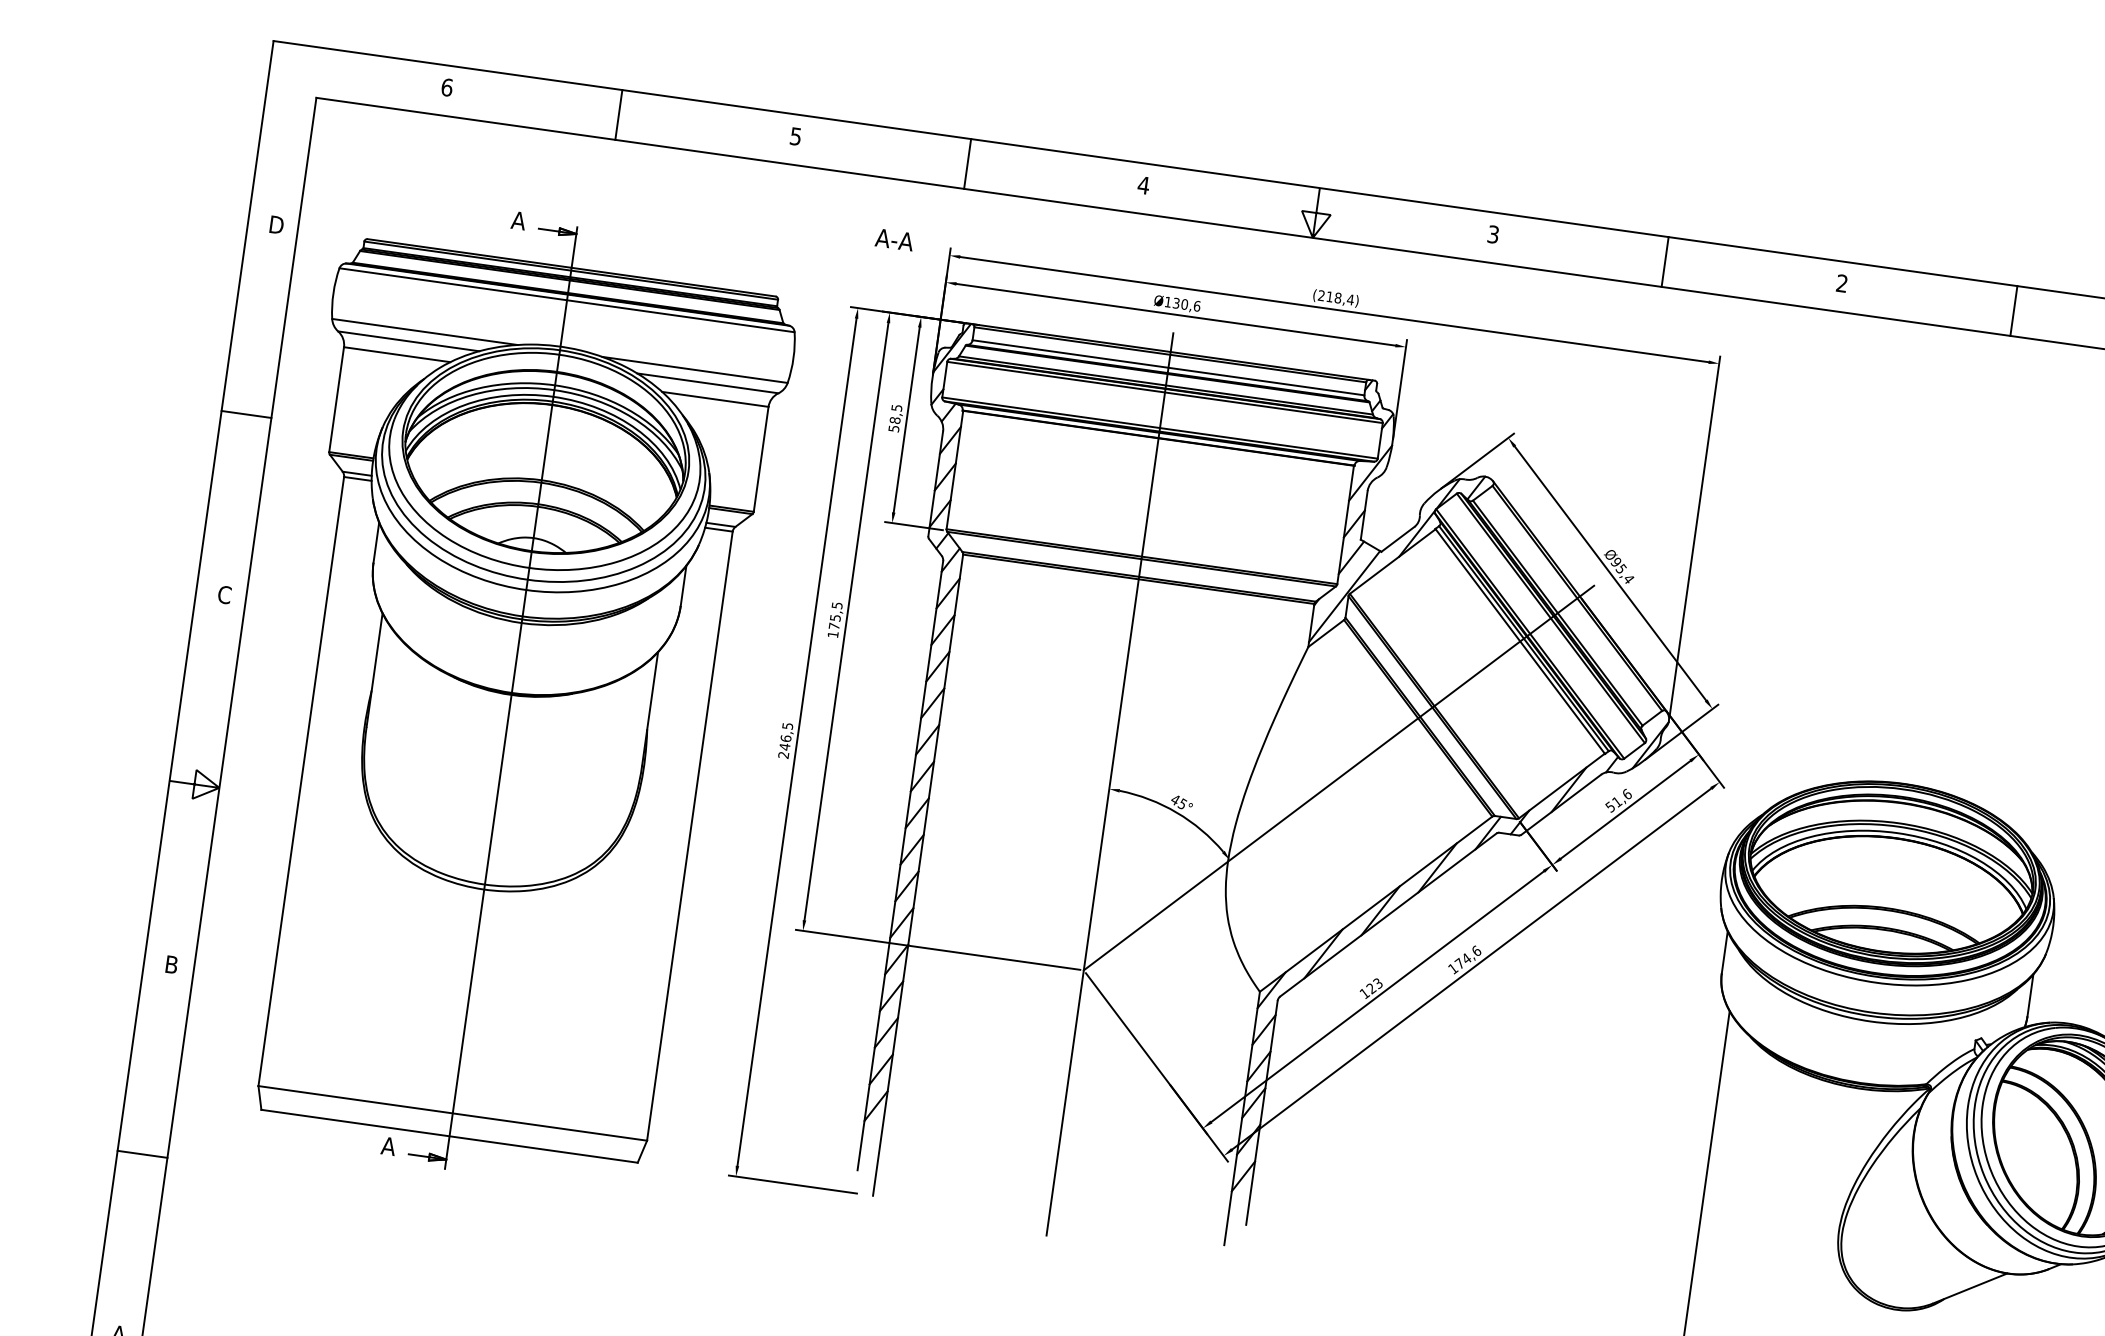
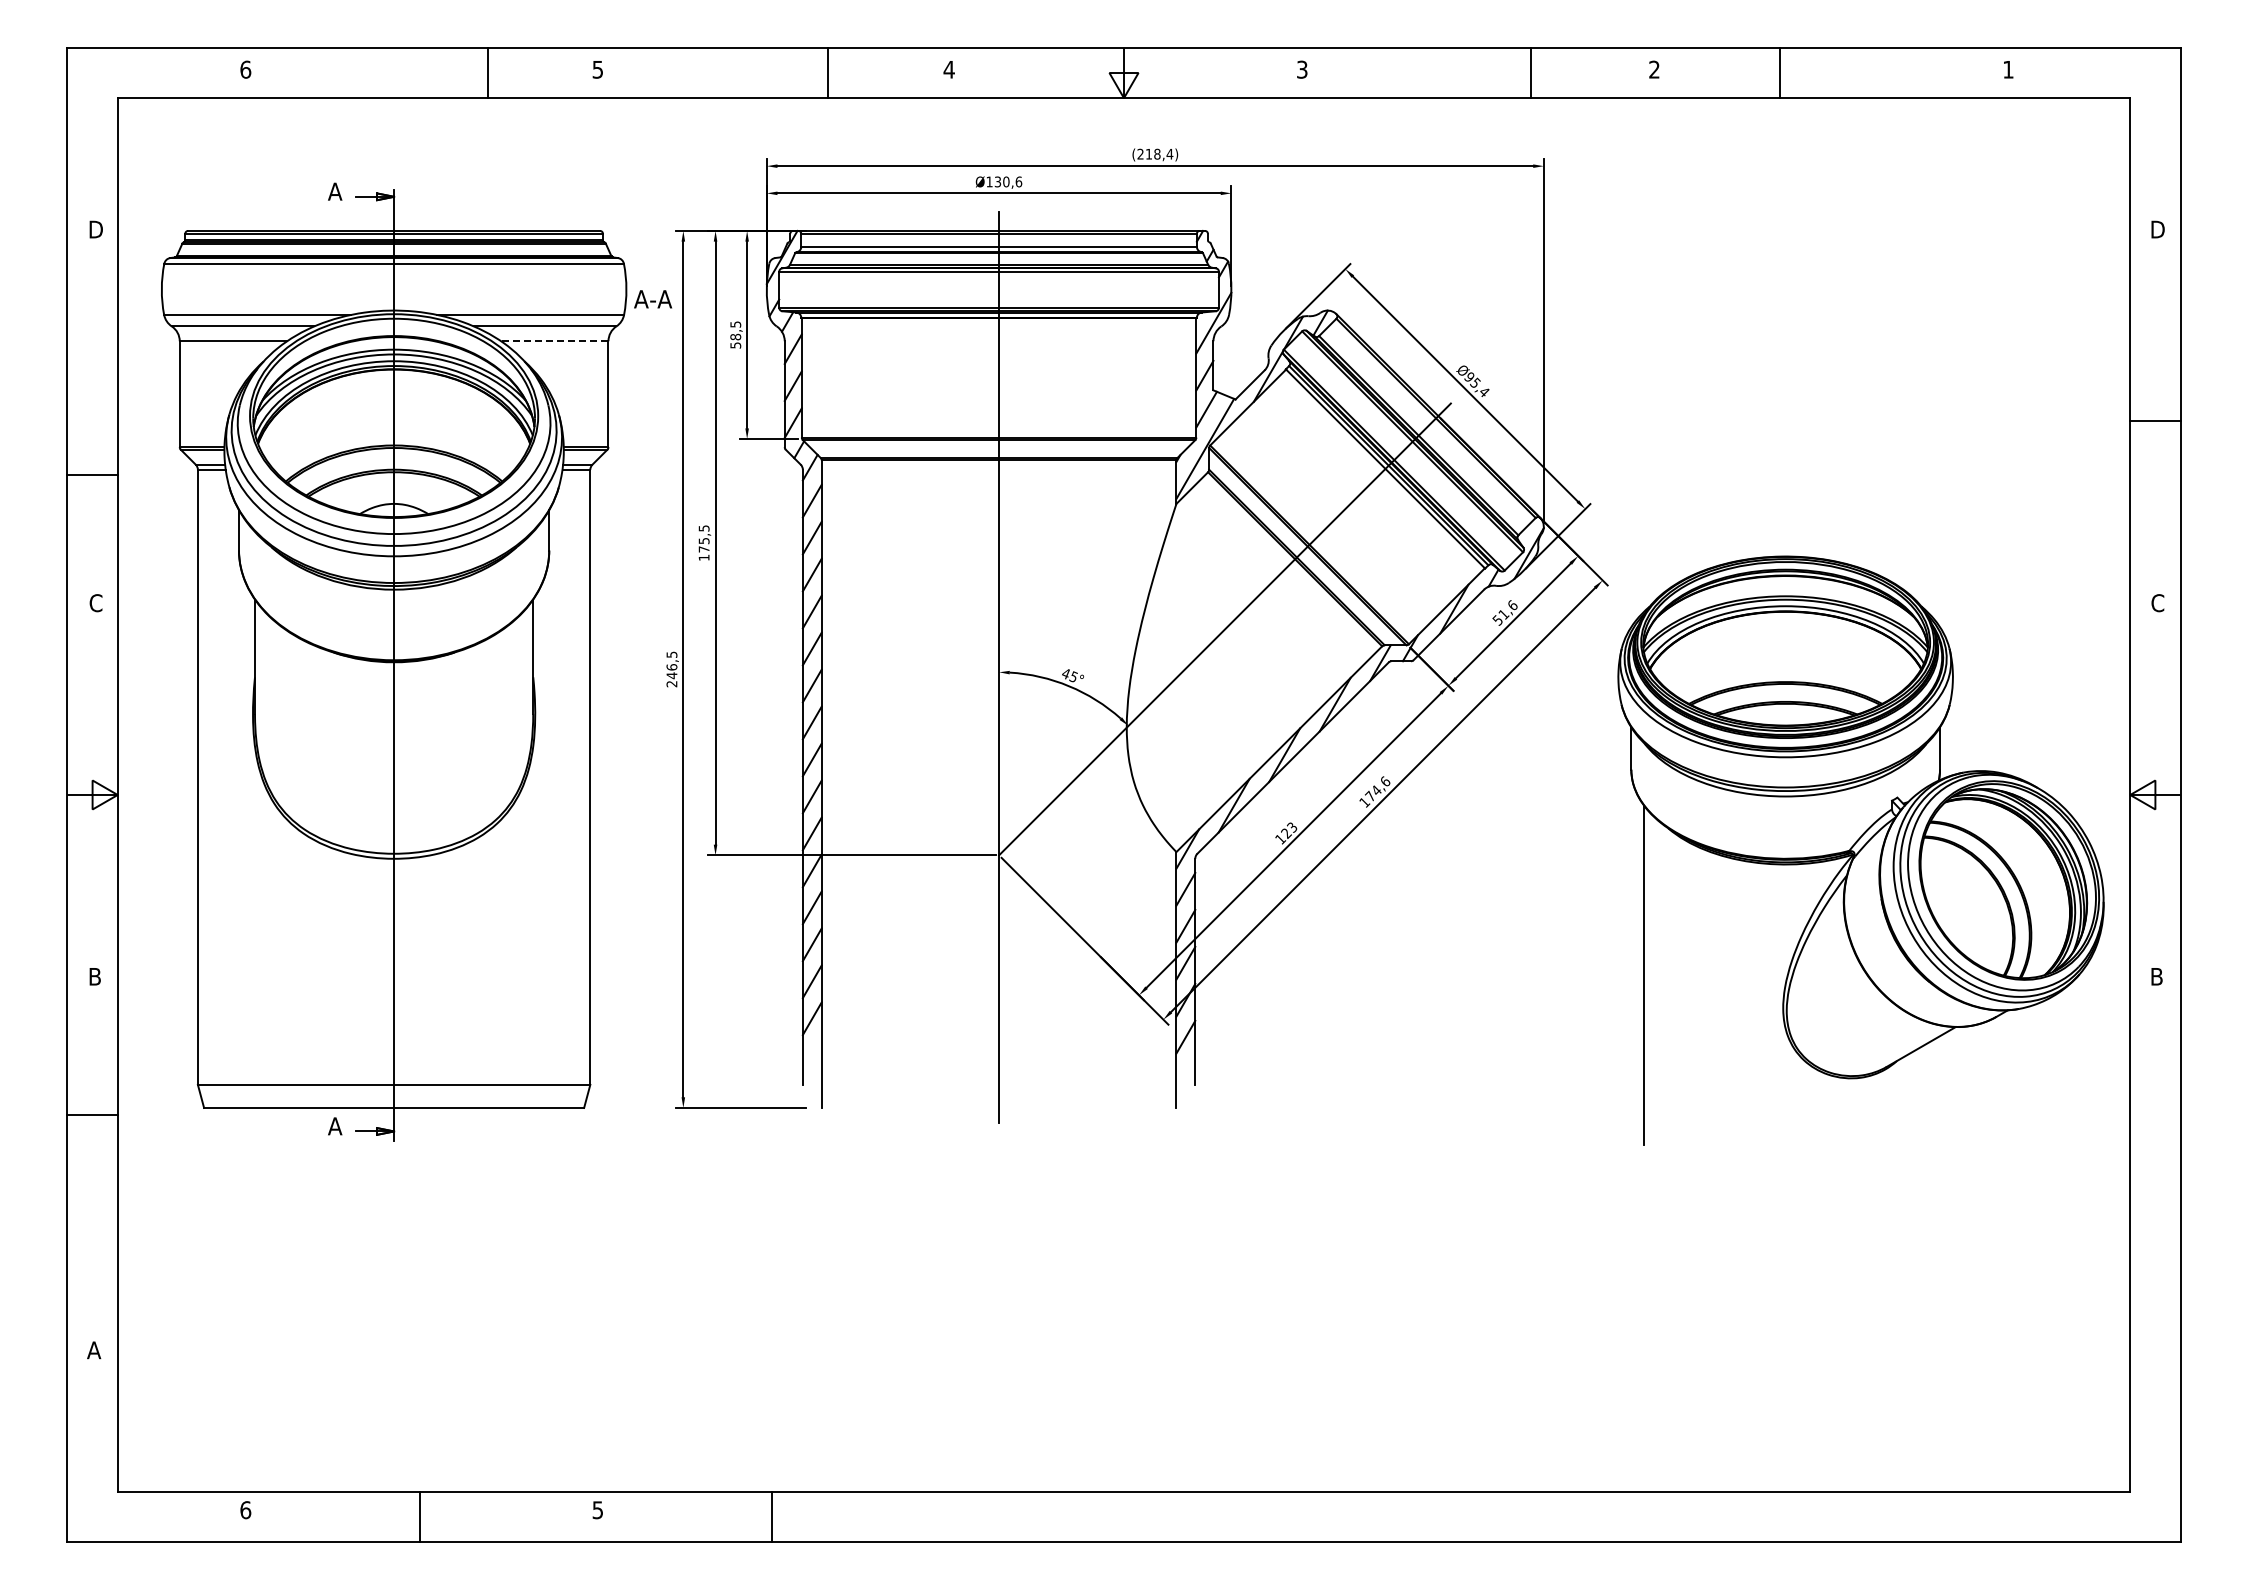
line: (618, 114) -> (487, 72), moved
line: (967, 163) -> (827, 72), moved
text: (895, 240) -> (653, 299), moved
line: (1665, 261) -> (1531, 72), moved
line: (2014, 310) -> (1780, 72), moved
line: (715, 399) -> (554, 341), solid -> dashed
line: (246, 414) -> (92, 475), moved
line: (142, 1154) -> (92, 1114), moved

